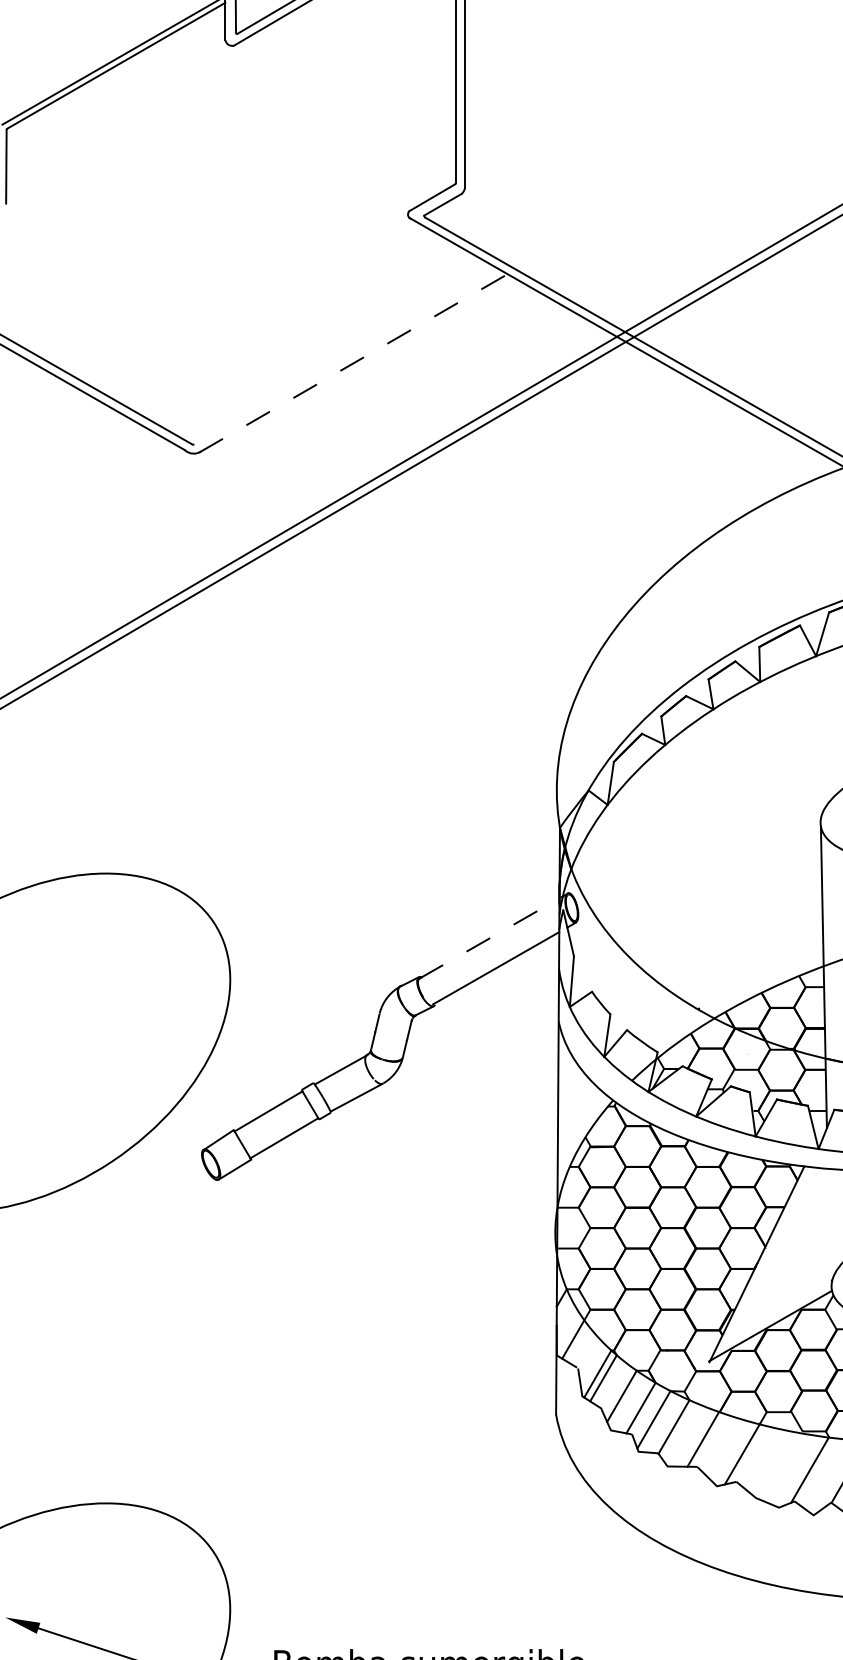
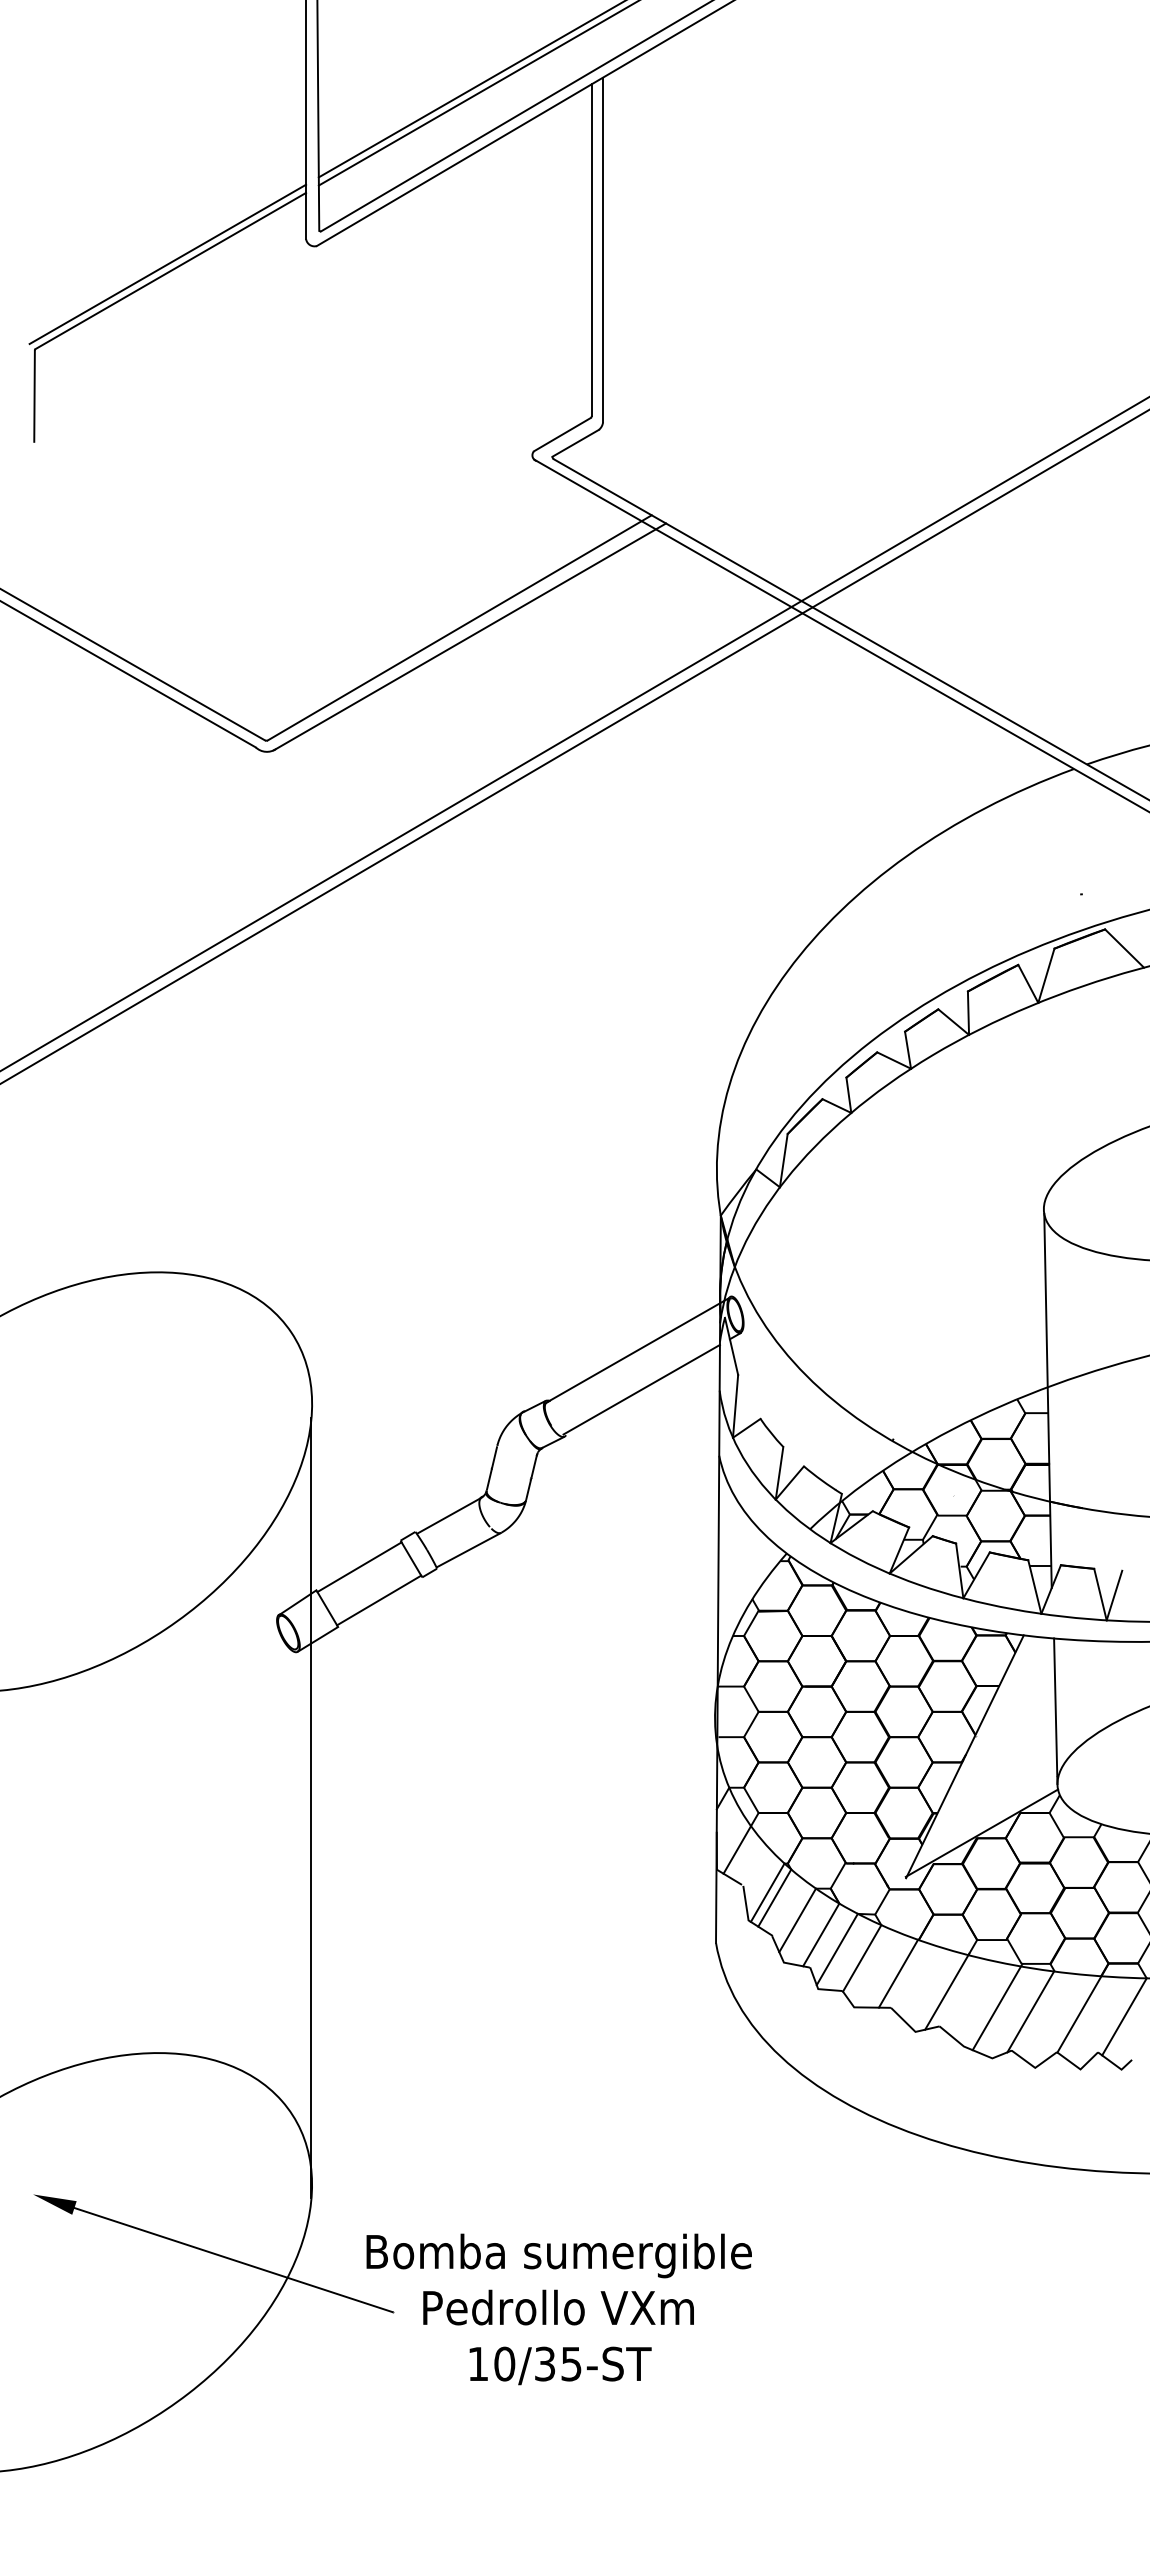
line: (349, 353) -> (459, 627), added
line: (357, 360) -> (469, 636), dashed -> solid
line: (493, 936) -> (638, 1350), dashed -> solid
line: (829, 1227) -> (1055, 1711), added
line: (229, 1306) -> (311, 1808), added
line: (783, 1465) -> (997, 2006), added

